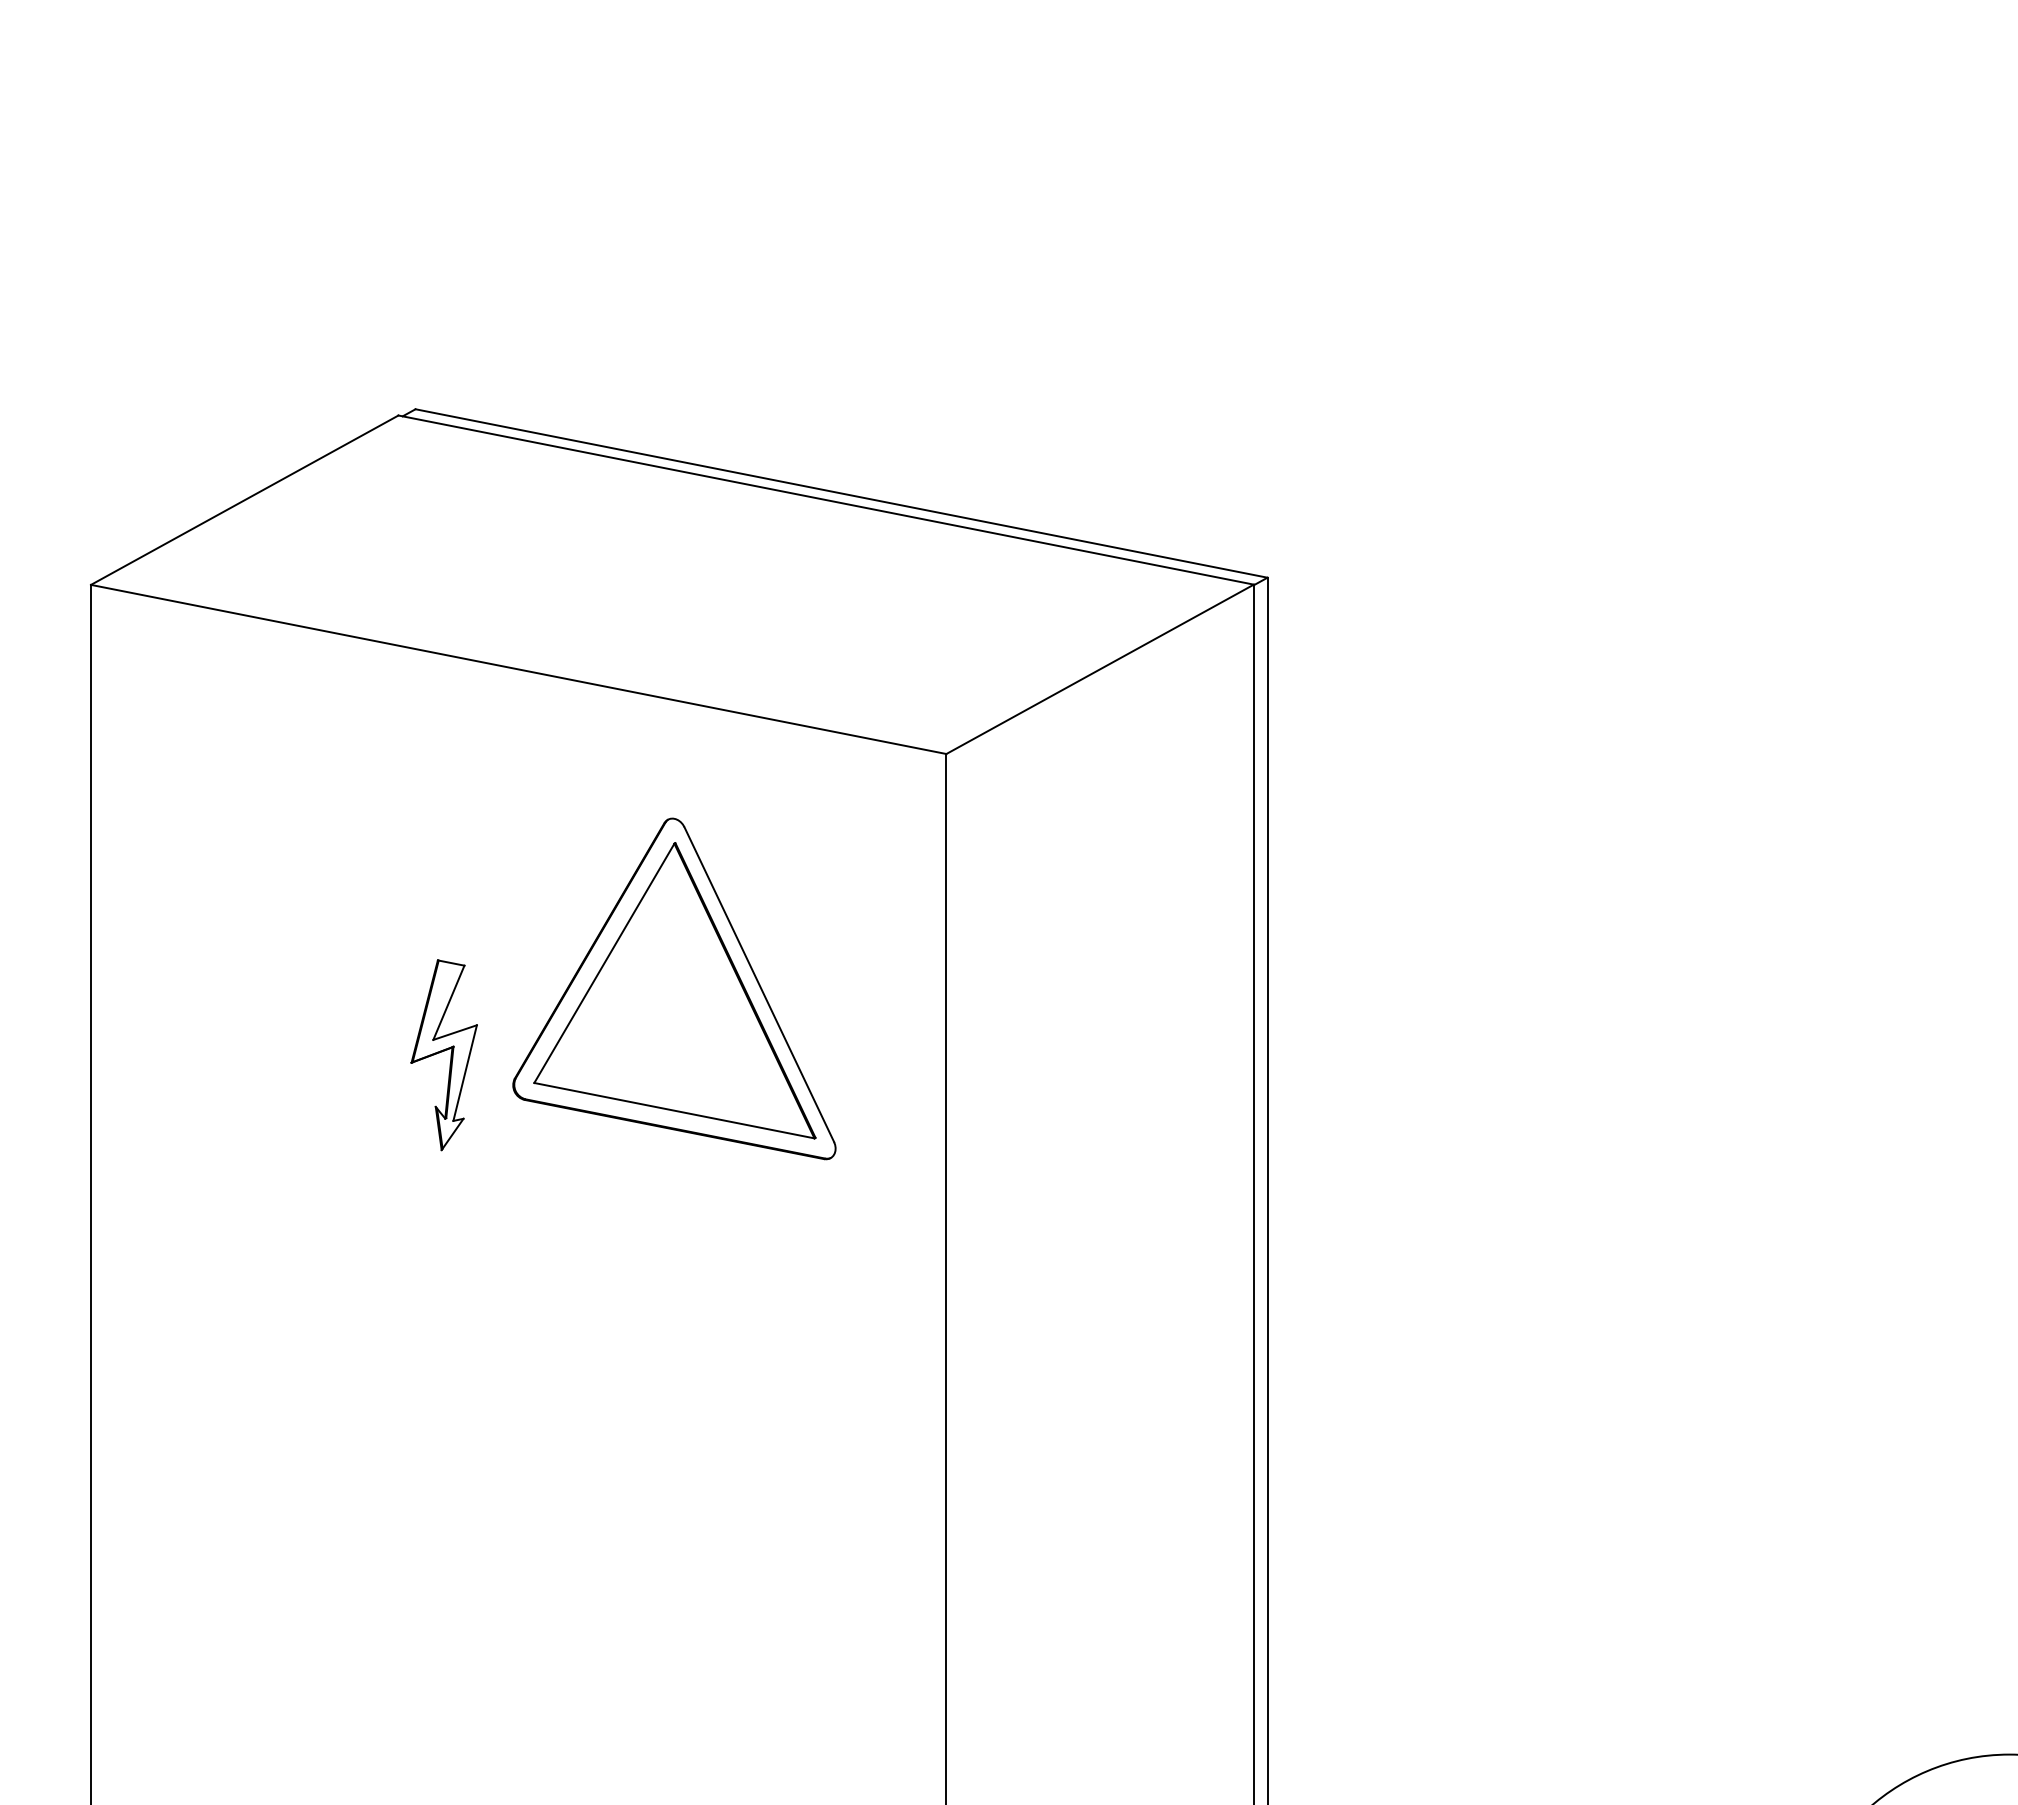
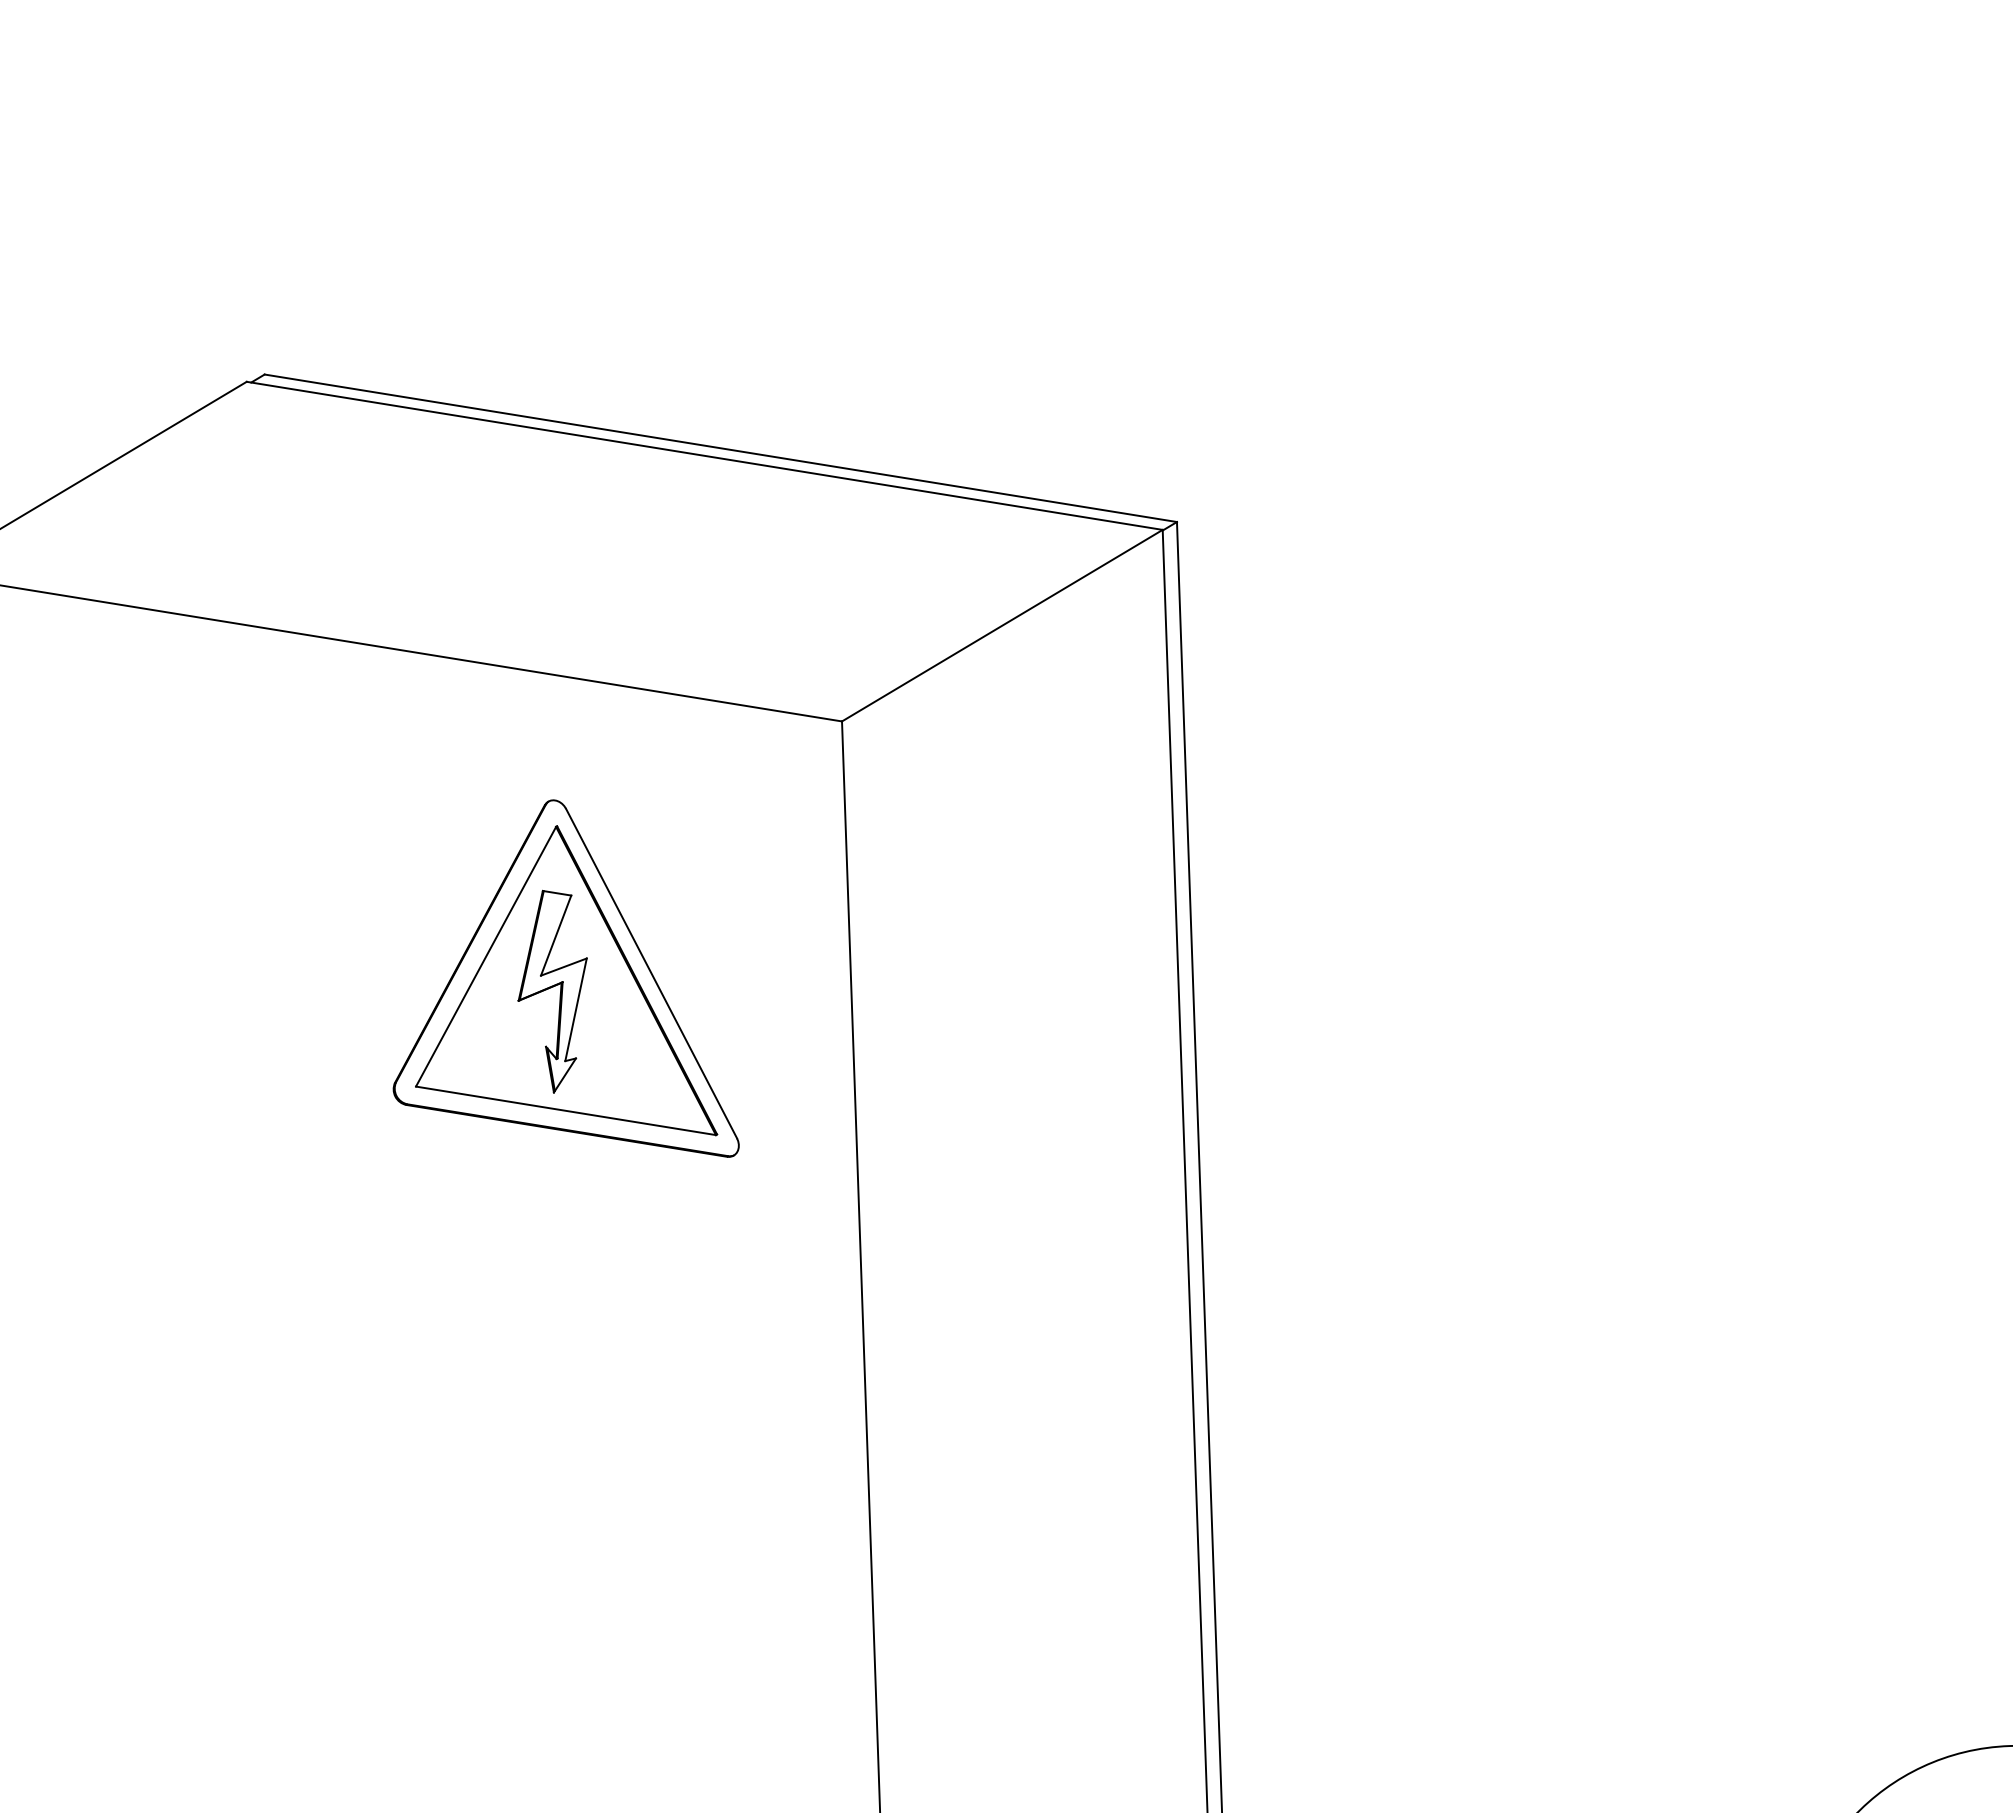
part: (443, 1055) -> (552, 991), moved

